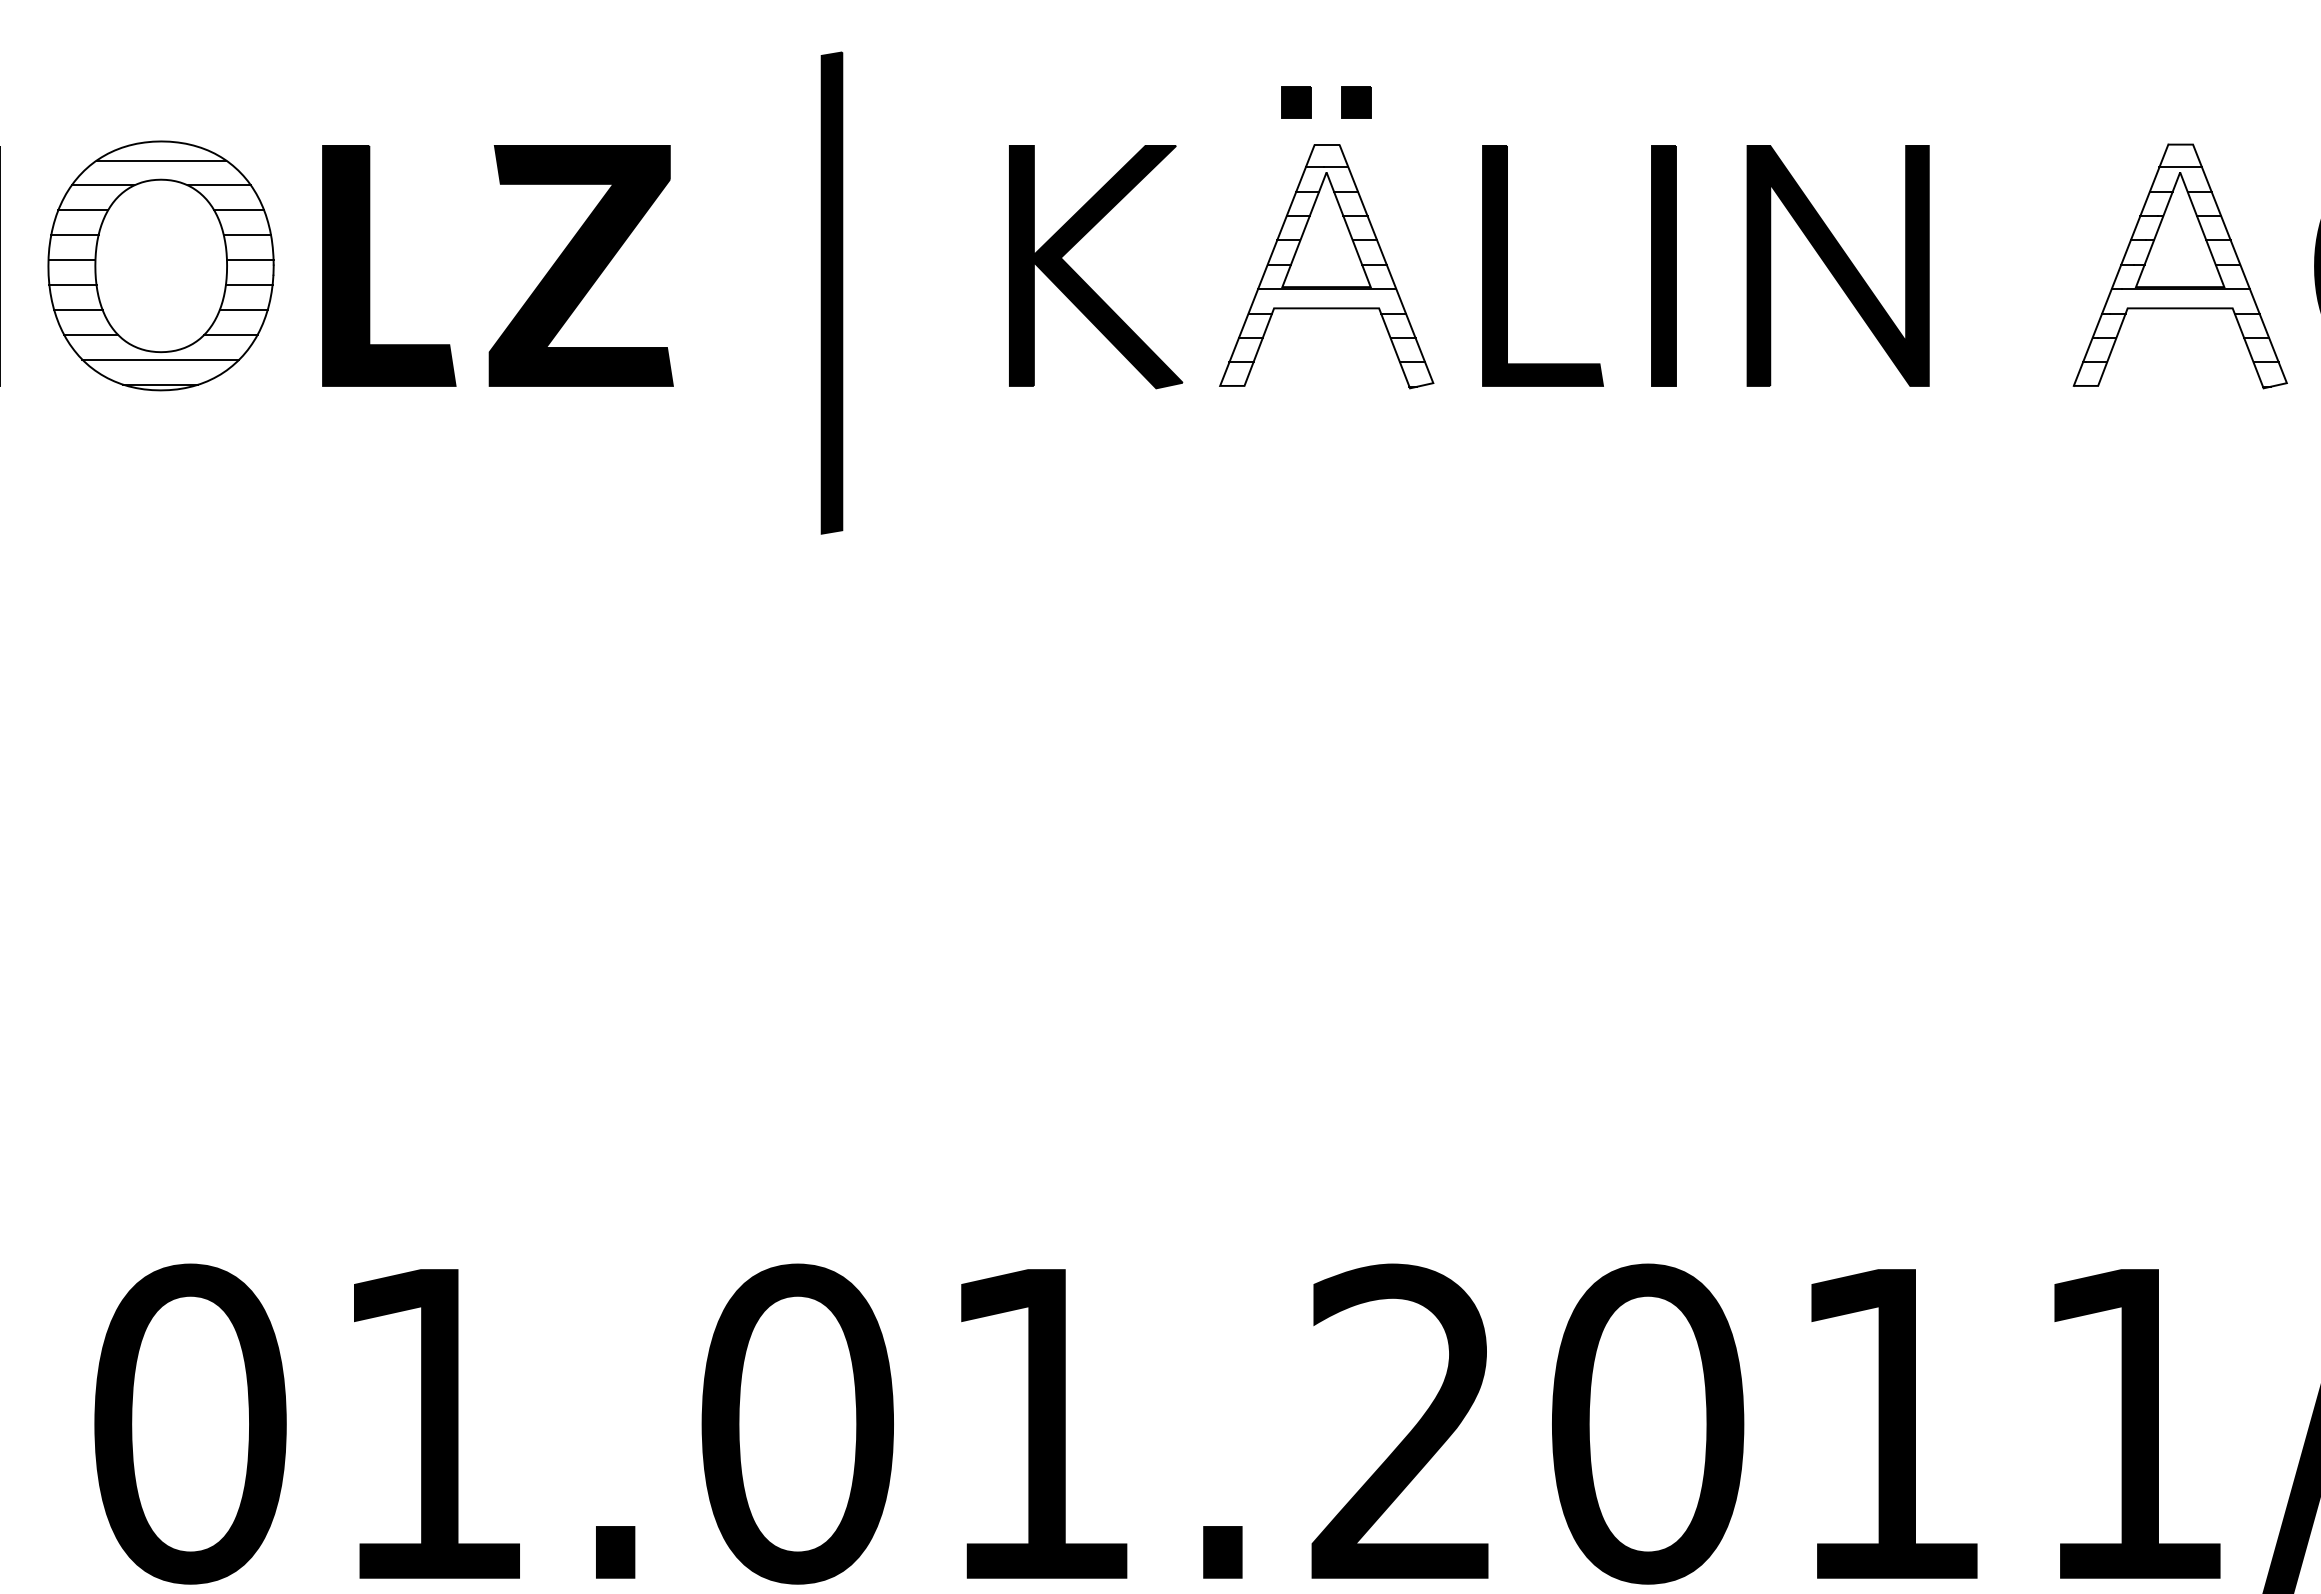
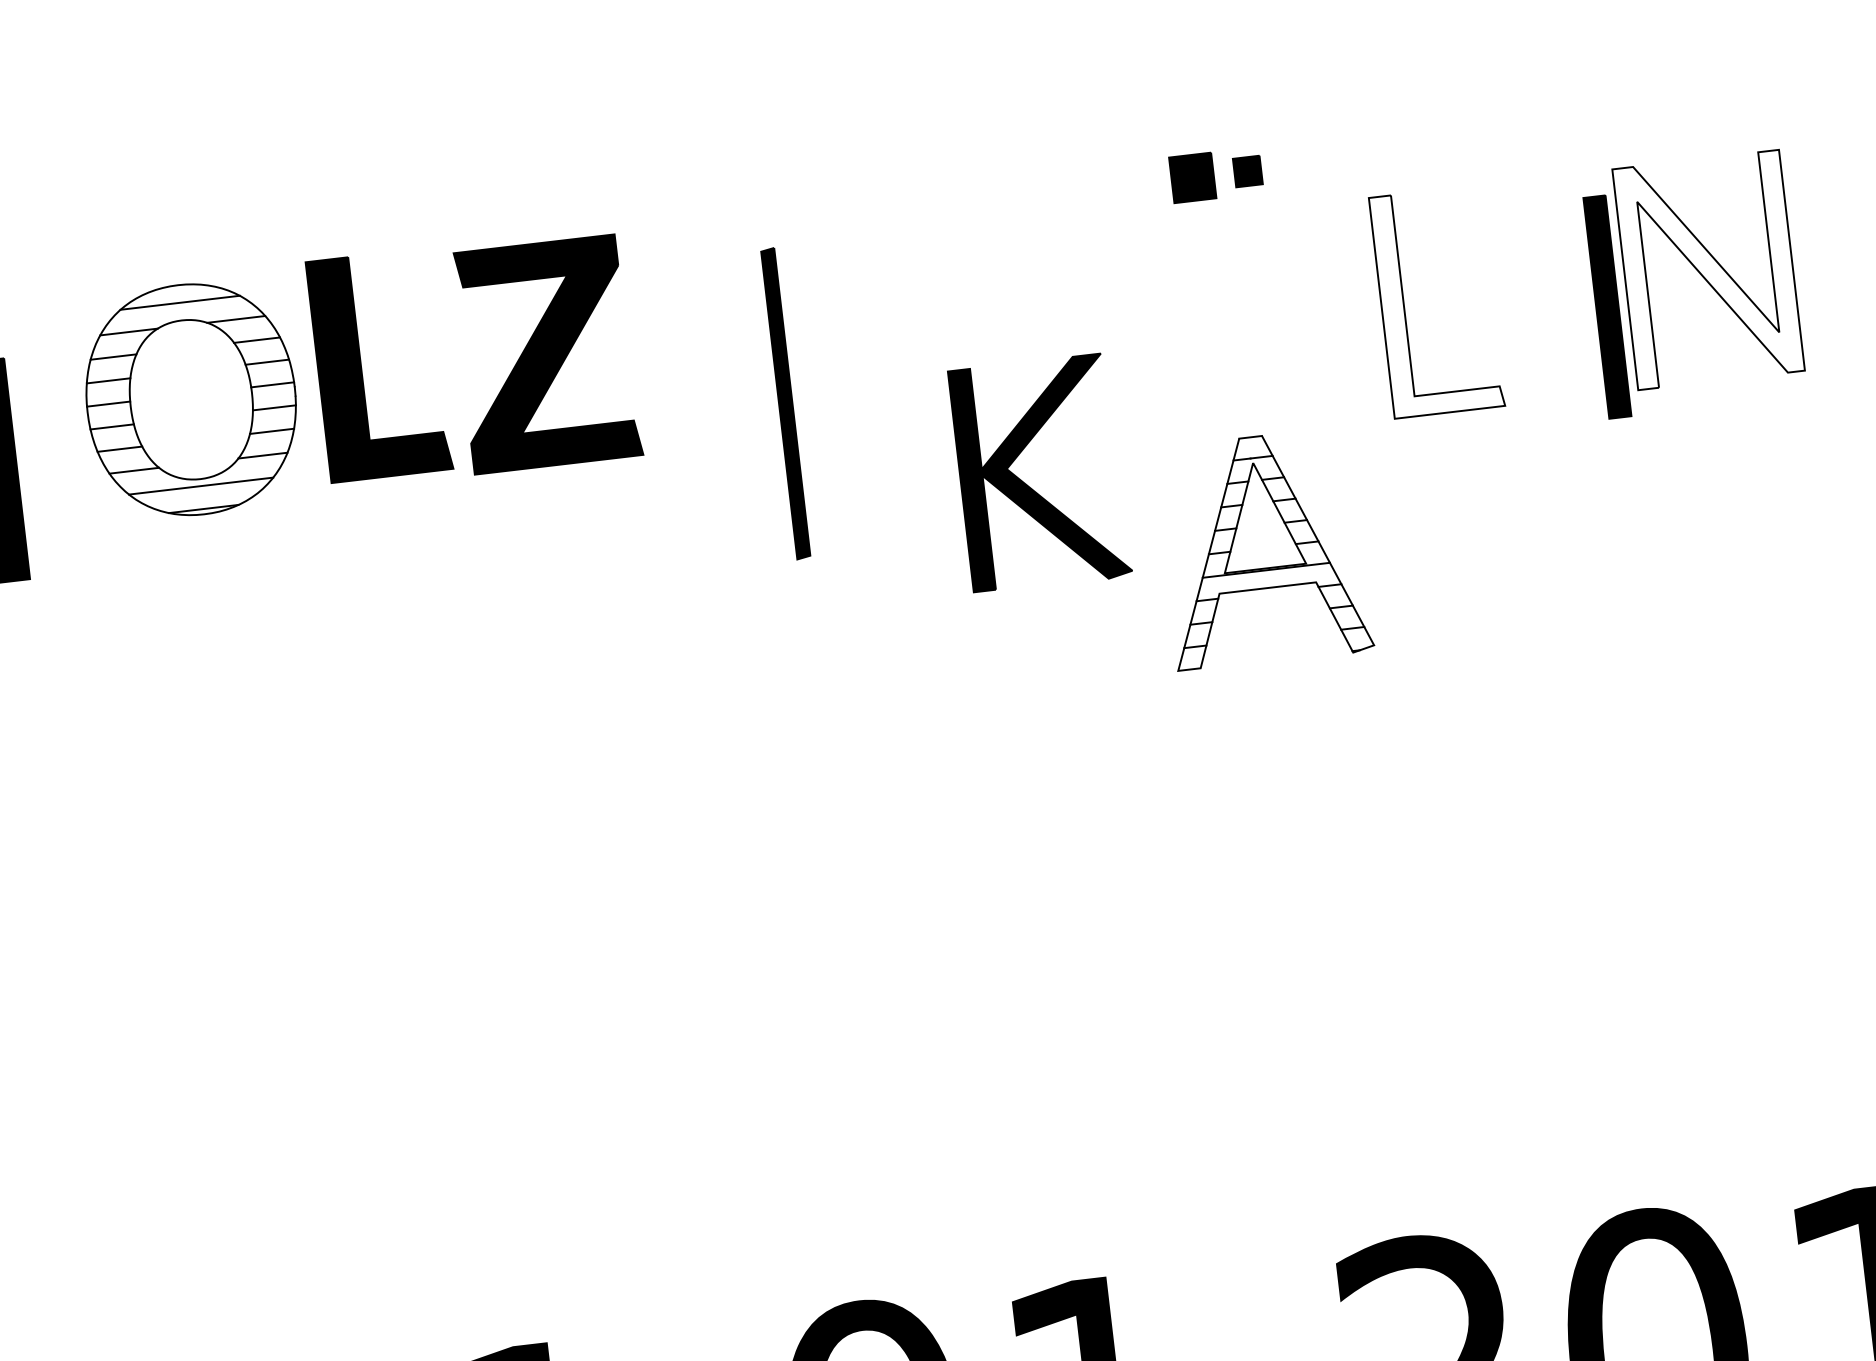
part: (1296, 102) -> (1192, 178), size x1.6
part: (160, 265) -> (190, 399), moved
part: (370, 265) -> (362, 367), moved
part: (580, 265) -> (545, 354), moved
fill: (1543, 265) -> (1437, 301), removed
part: (1663, 265) -> (1606, 306), moved
fill: (1837, 265) -> (1707, 269), removed
part: (1326, 266) -> (1263, 549), moved
part: (1083, 279) -> (1030, 486), moved
part: (831, 292) -> (785, 403), size x0.7

